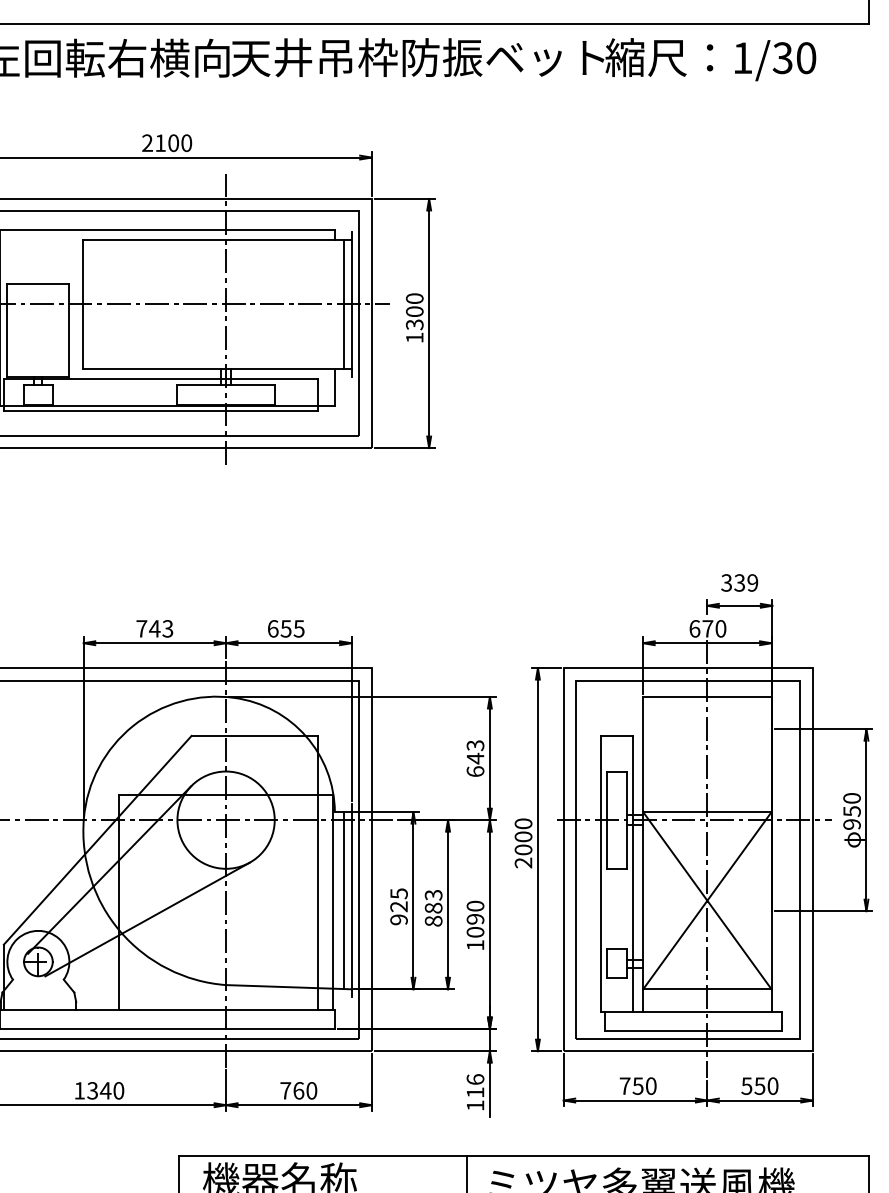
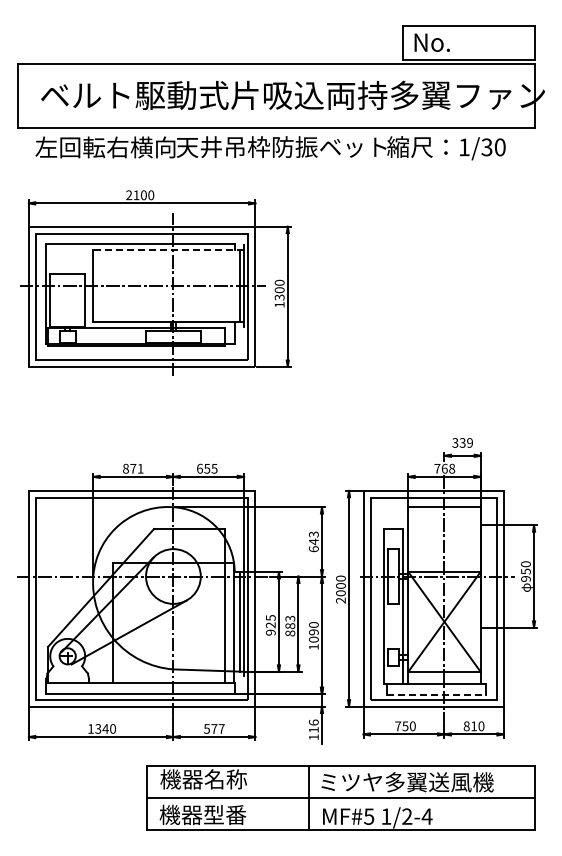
line: (217, 239) -> (168, 249), solid -> dashed
text: (155, 628) -> (133, 468), 743 -> 871
text: (707, 628) -> (444, 468), 670 -> 768
line: (693, 1031) -> (436, 695), solid -> dashed
text: (751, 1086) -> (469, 726), 550 -> 810
text: (299, 1090) -> (214, 728), 760 -> 577

